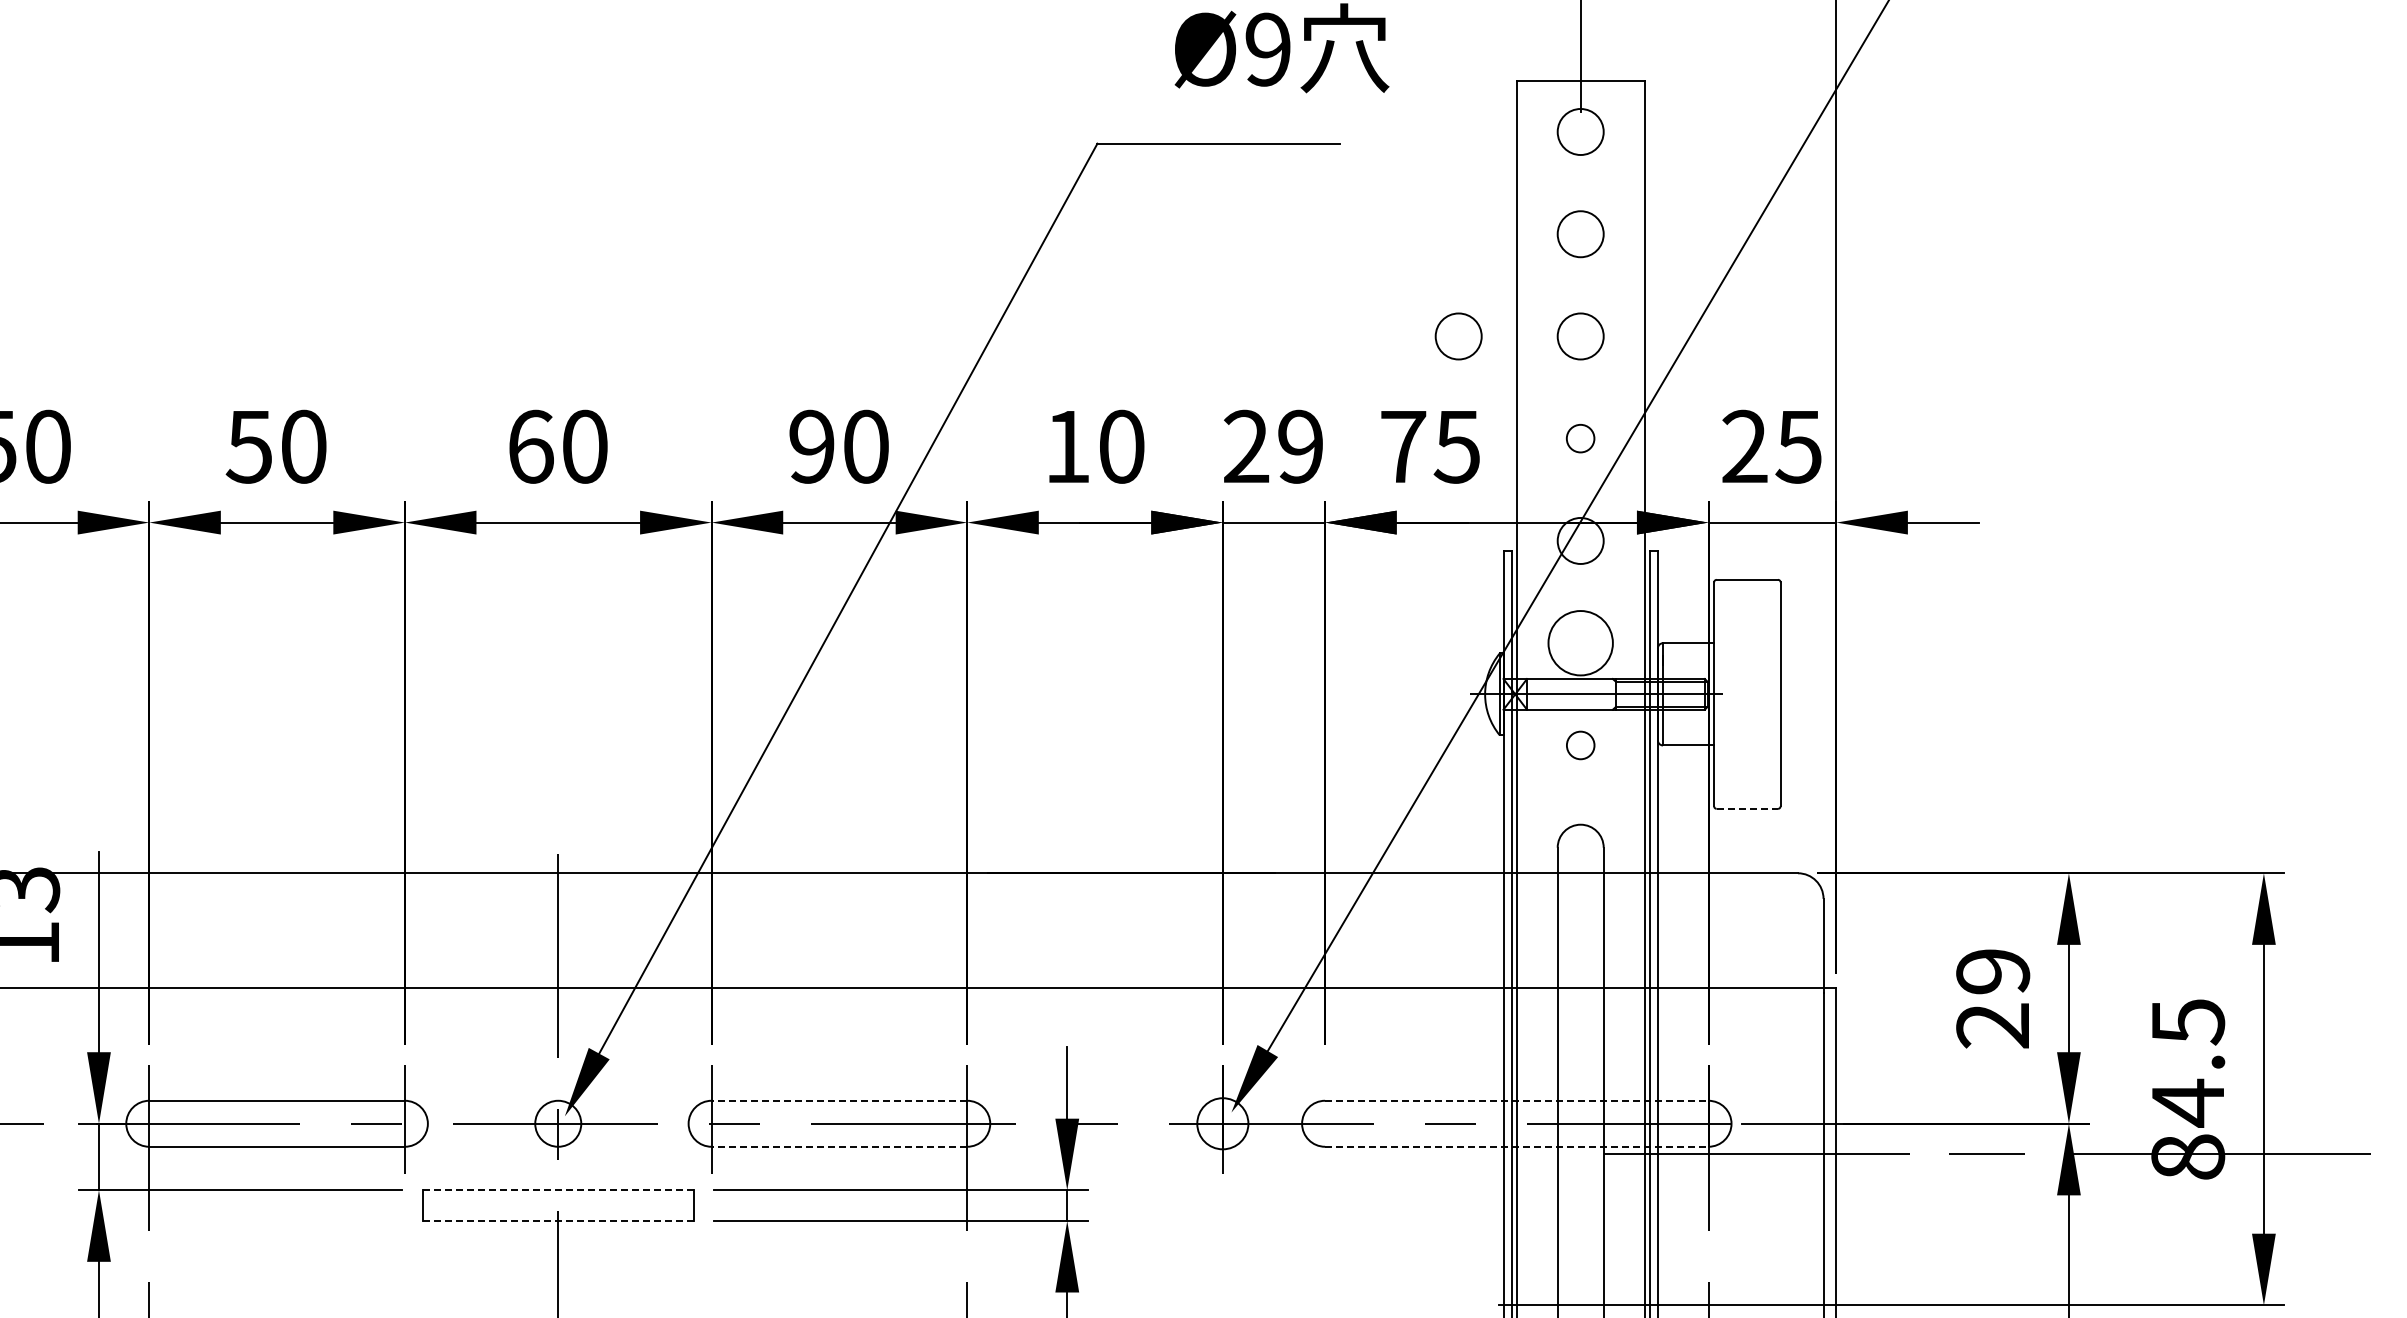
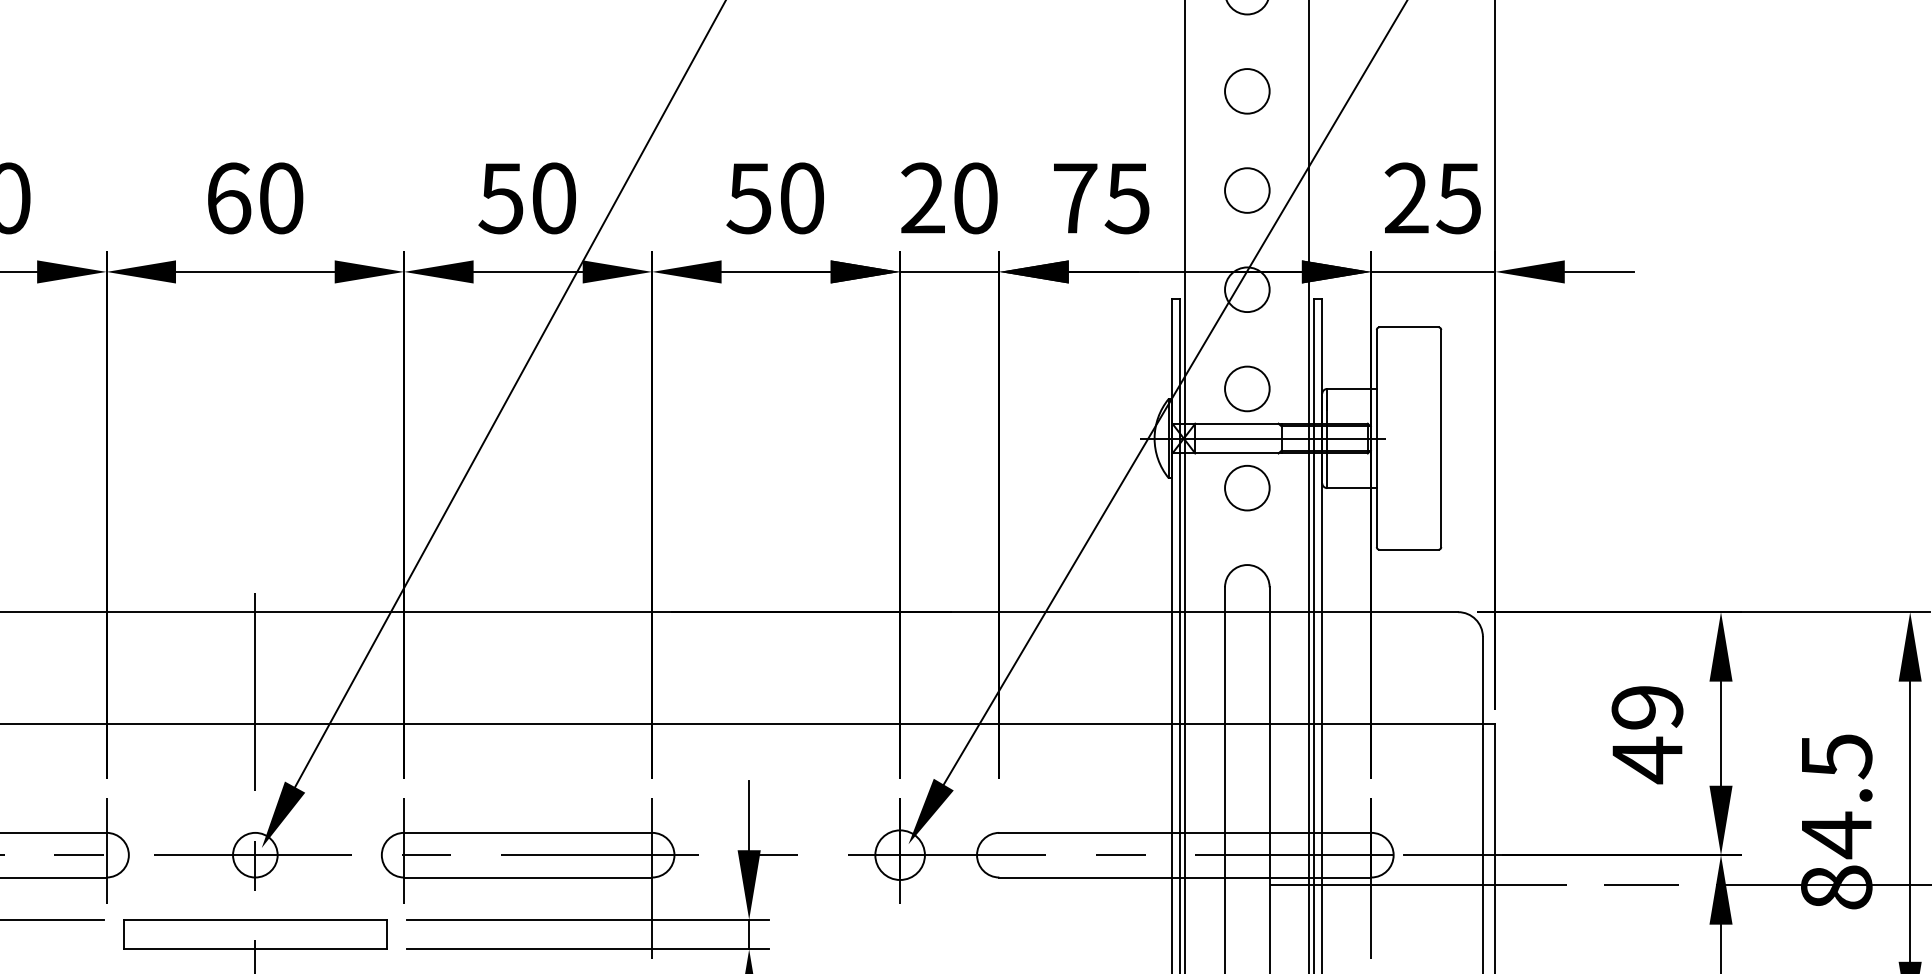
circle: (1458, 336) -> (1128, 91), removed
circle: (1580, 438) -> (1247, 190), size x1.67
text: (811, 446) -> (501, 198), 90 -> 50
text: (1300, 446) -> (975, 198), 29 -> 20
text: (1066, 447) -> (748, 199), 10 -> 50
circle: (1580, 643) -> (1247, 389), size x0.71
circle: (1580, 745) -> (1247, 488), size x1.67
line: (1747, 808) -> (1409, 549), dashed -> solid
text: (1992, 1025) -> (1646, 759), 29 -> 49
line: (839, 1100) -> (528, 832), dashed -> solid
line: (1516, 1100) -> (1185, 832), dashed -> solid
line: (839, 1146) -> (528, 877), dashed -> solid
line: (1516, 1146) -> (1185, 877), dashed -> solid
line: (558, 1190) -> (255, 919), dashed -> solid
line: (558, 1220) -> (255, 949), dashed -> solid

